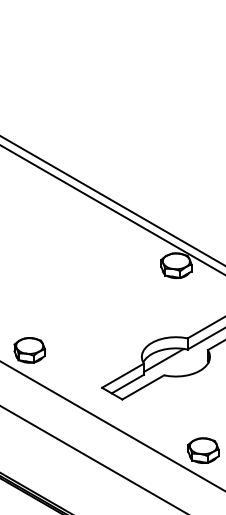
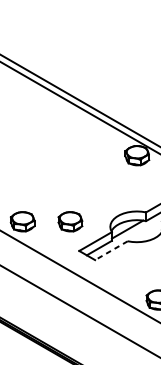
part: (90, 350) -> (70, 221), added
line: (142, 387) -> (110, 250), solid -> dashed

